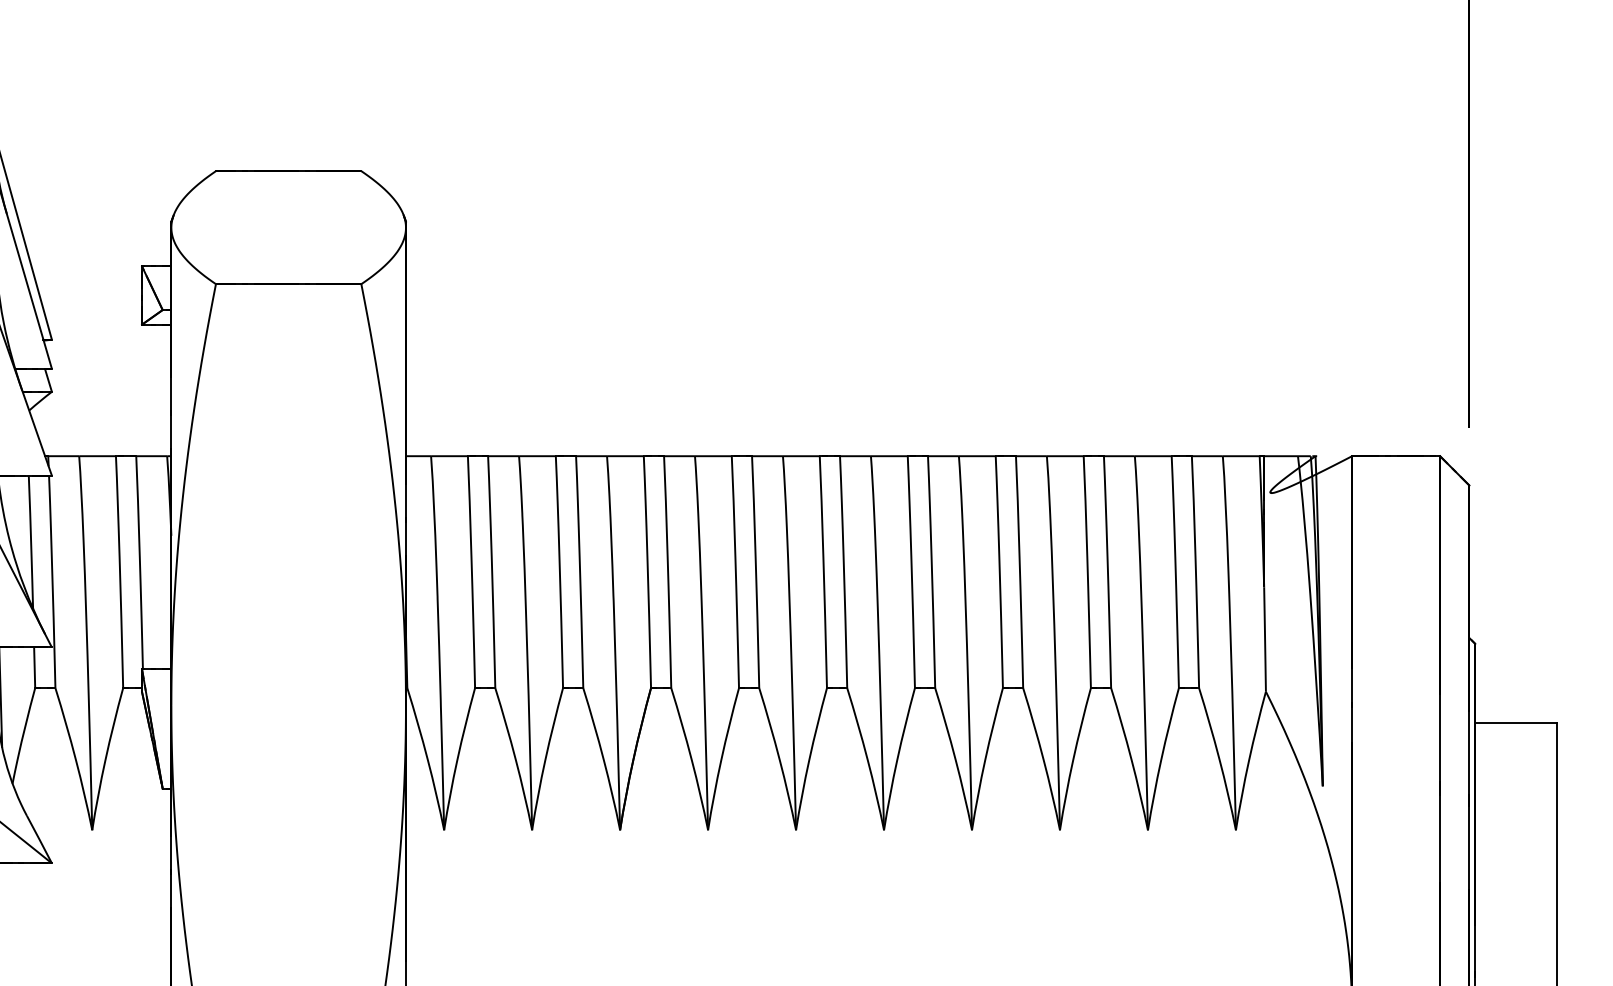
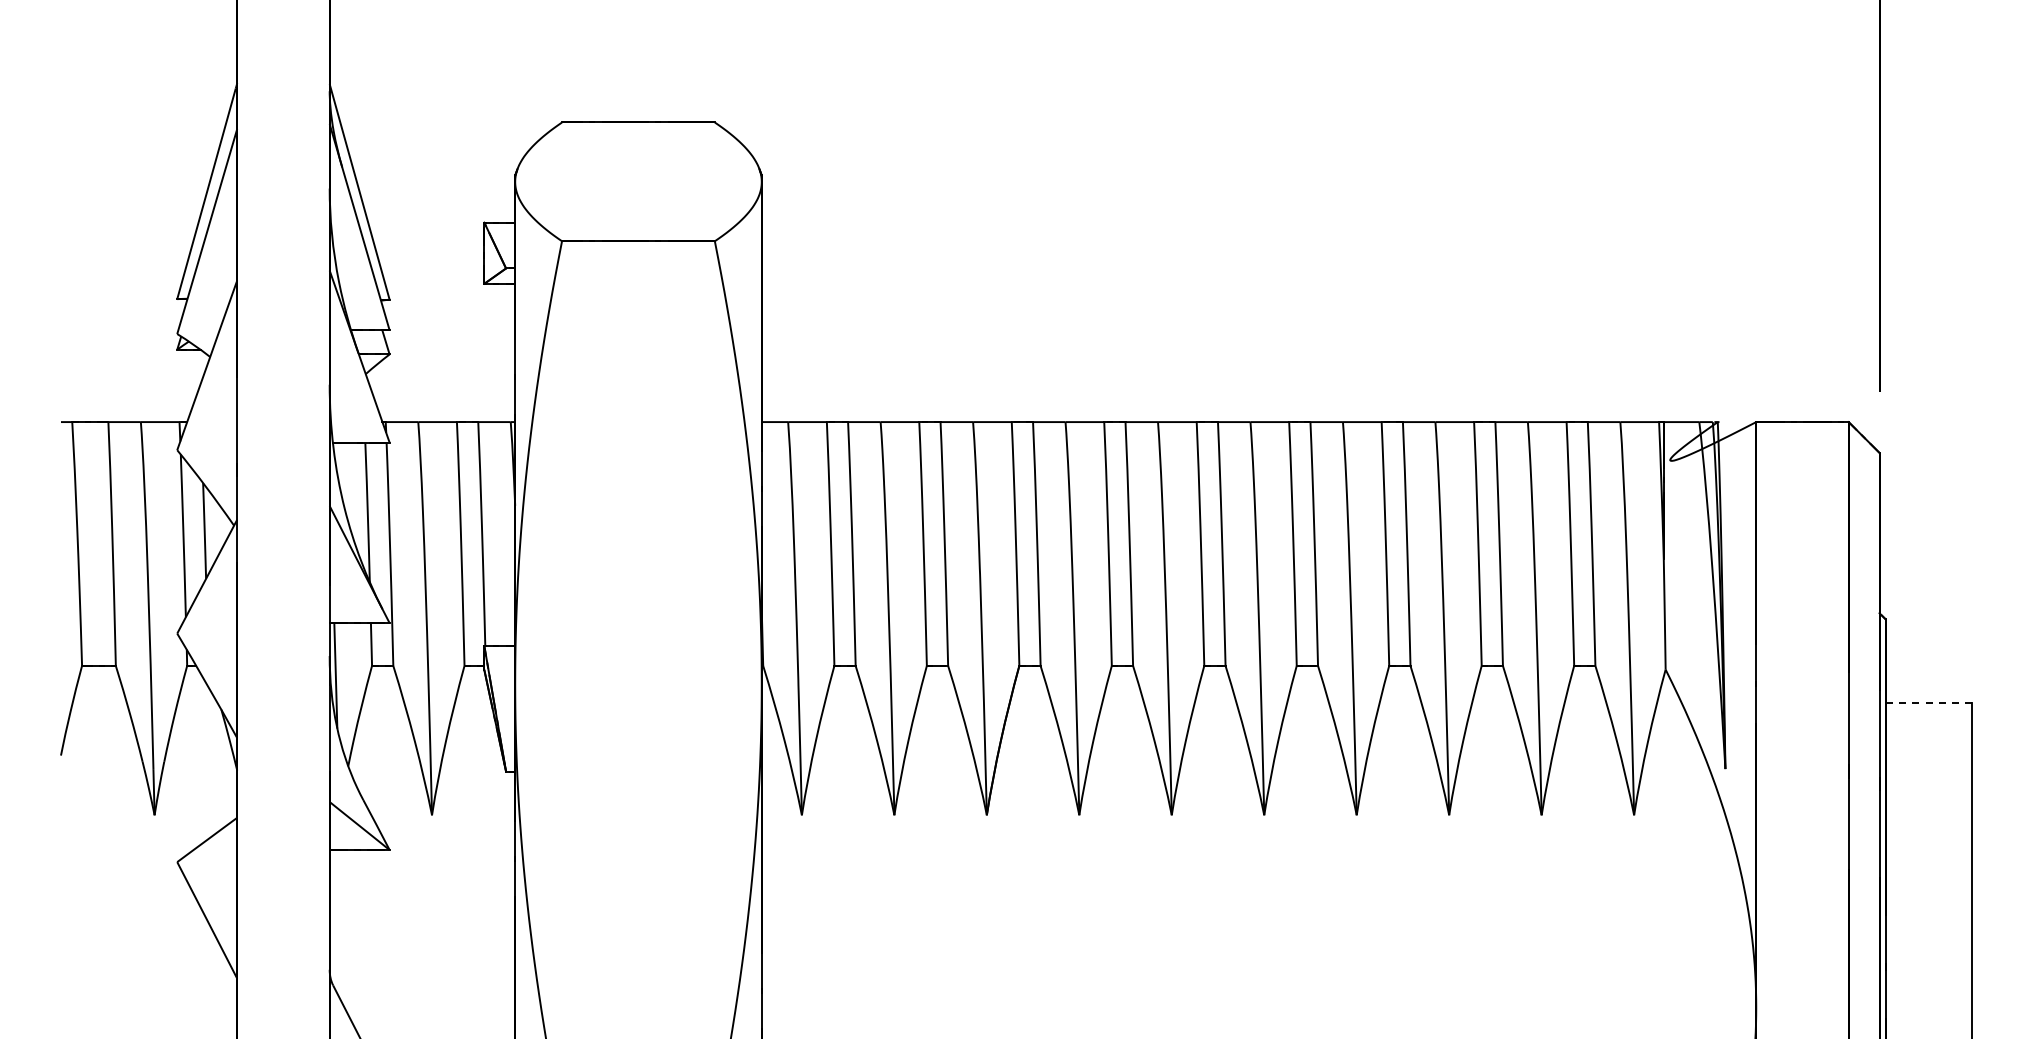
line: (1516, 722) -> (1928, 702), solid -> dashed

